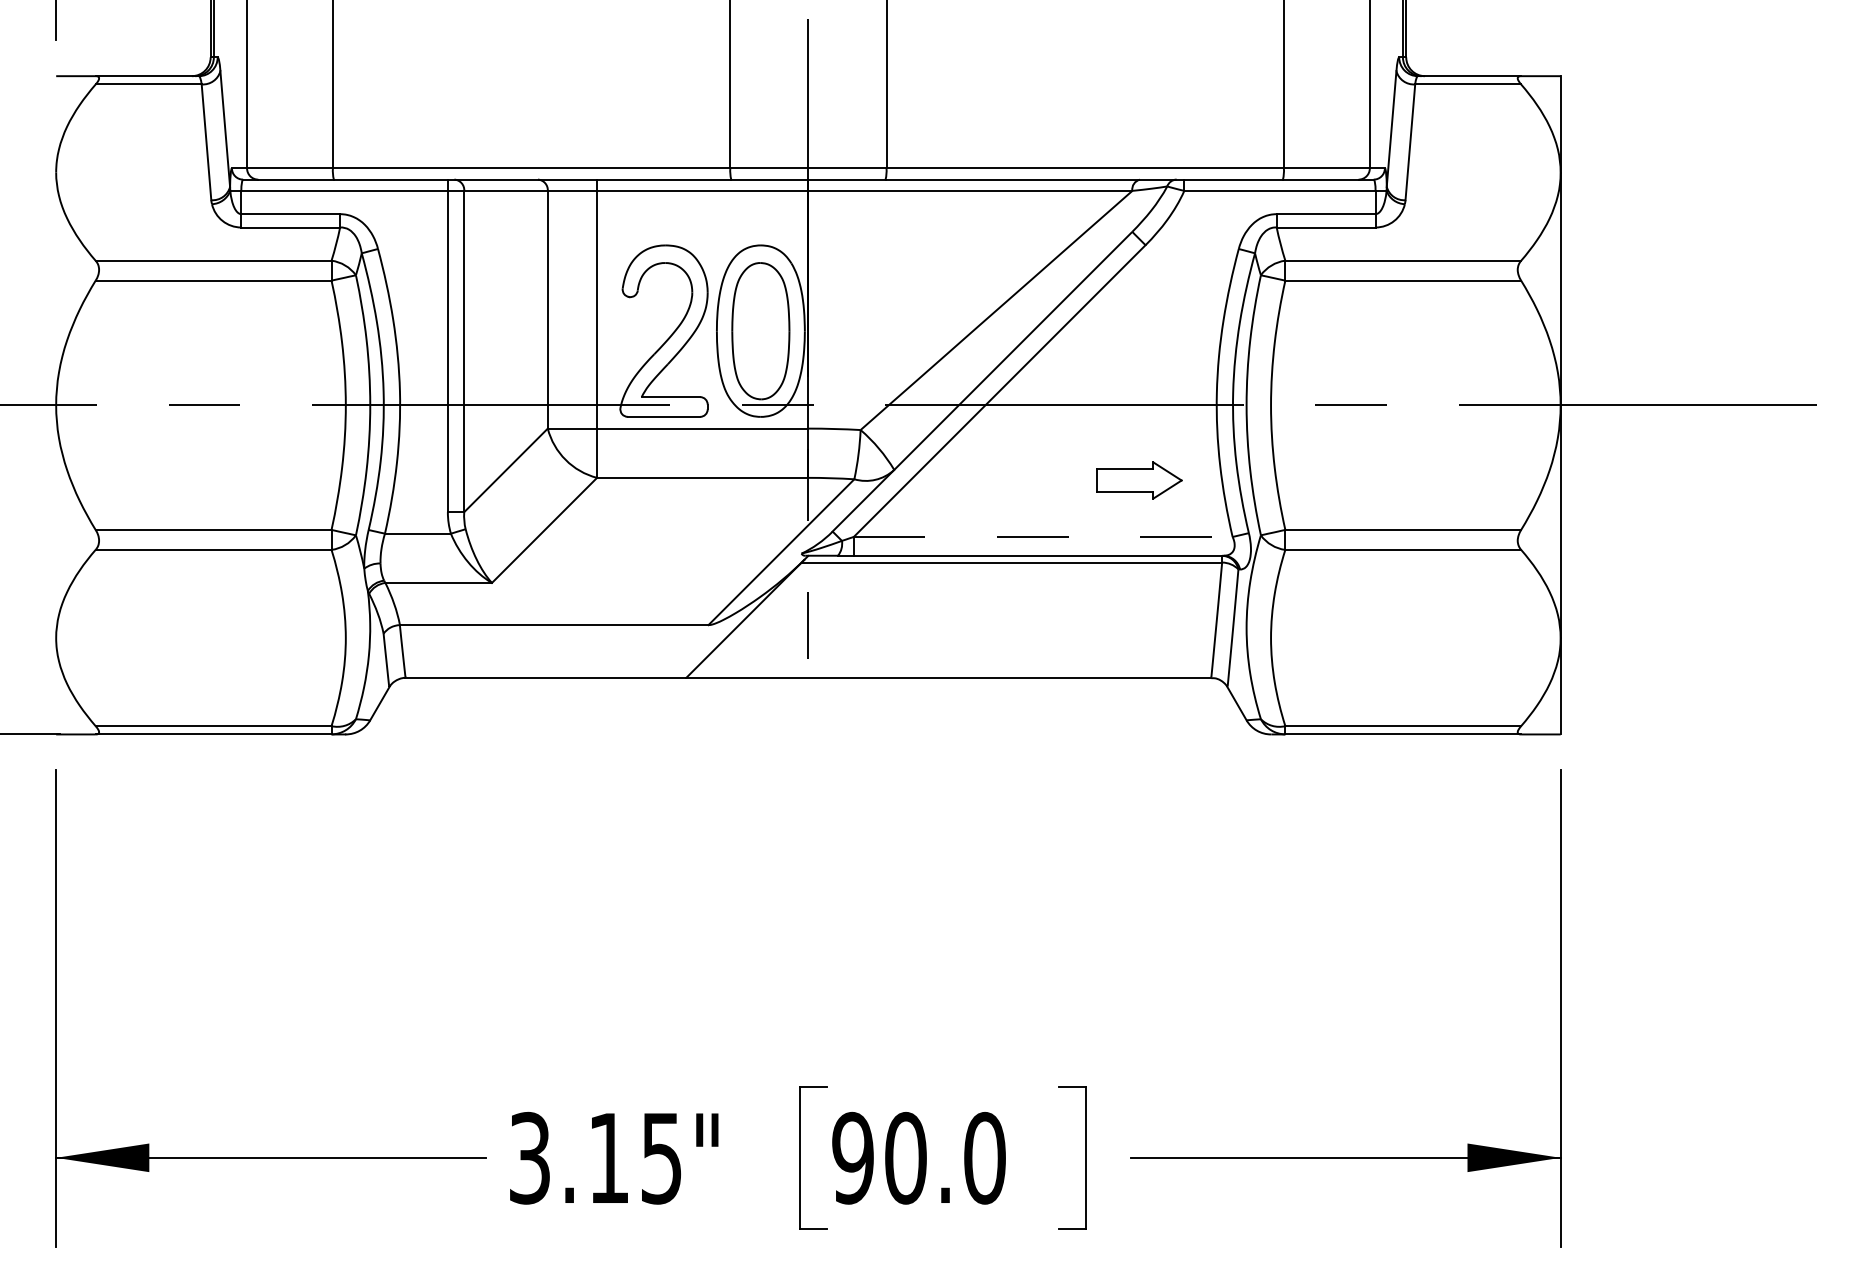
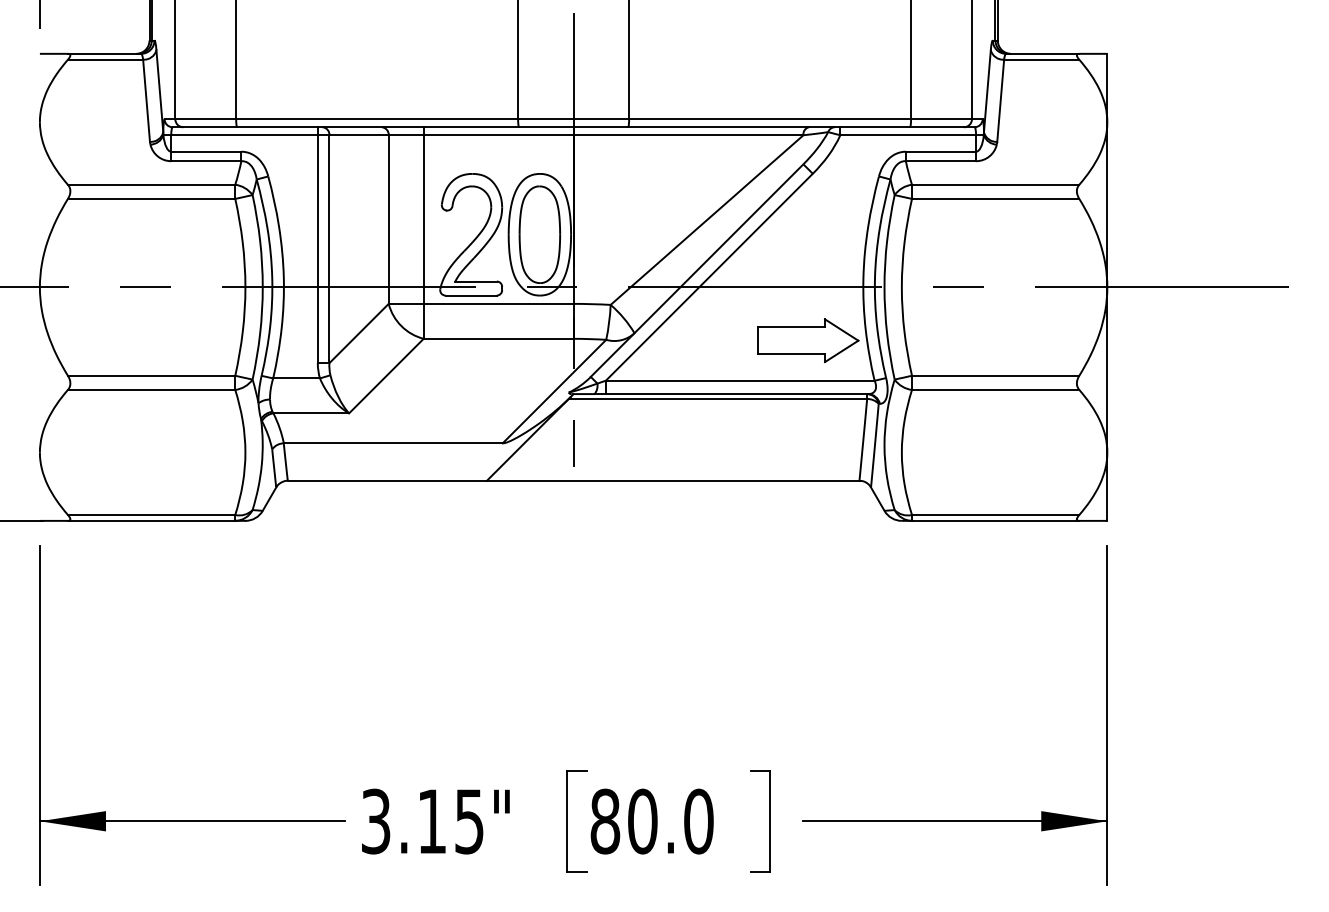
part: (1139, 480) -> (808, 340), size x1.67
line: (1043, 536) -> (740, 380), dashed -> solid
text: (852, 1158) -> (604, 821), 90.0 -> 80.0

